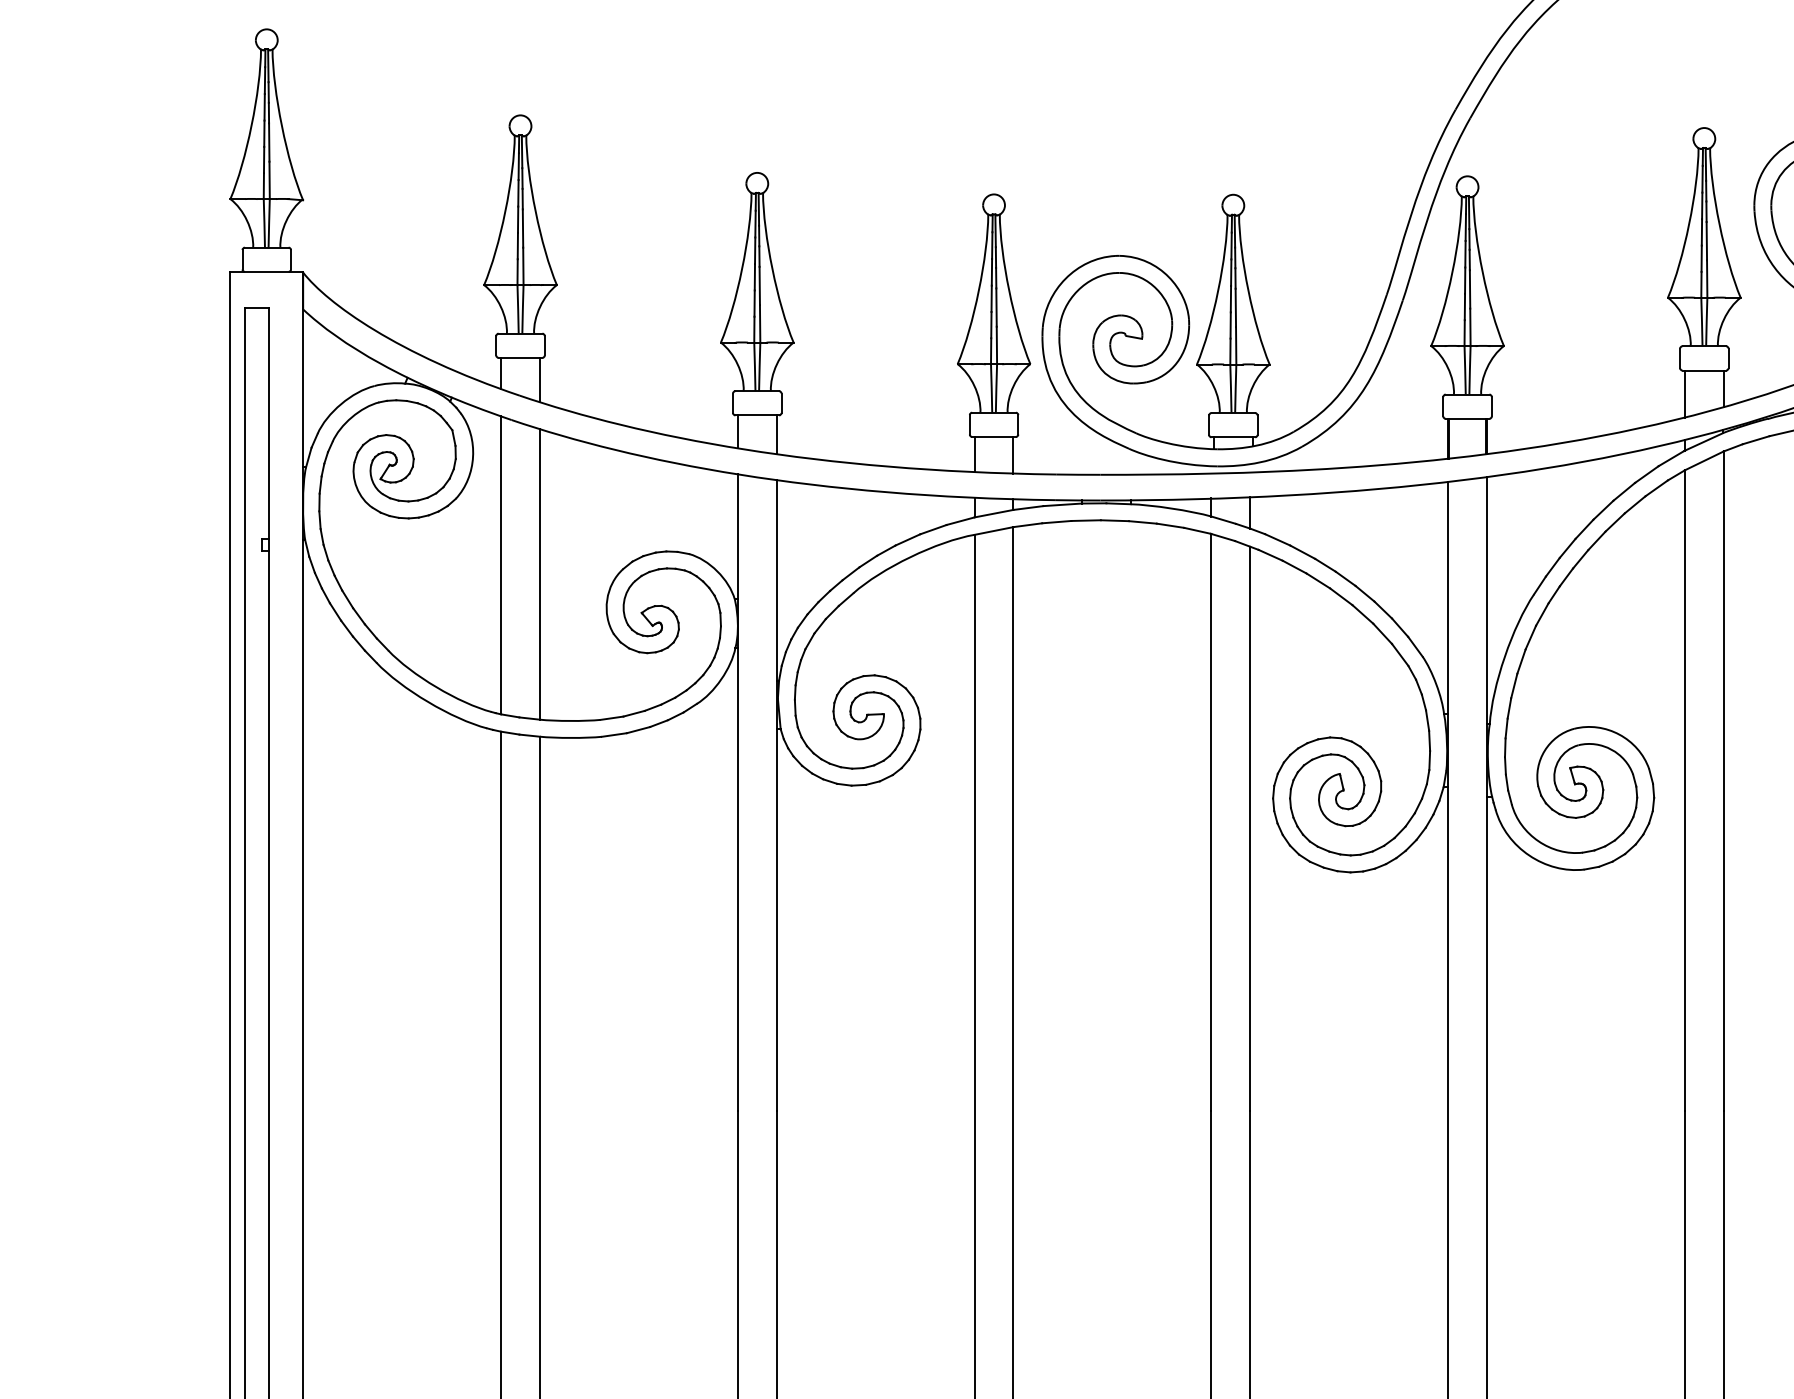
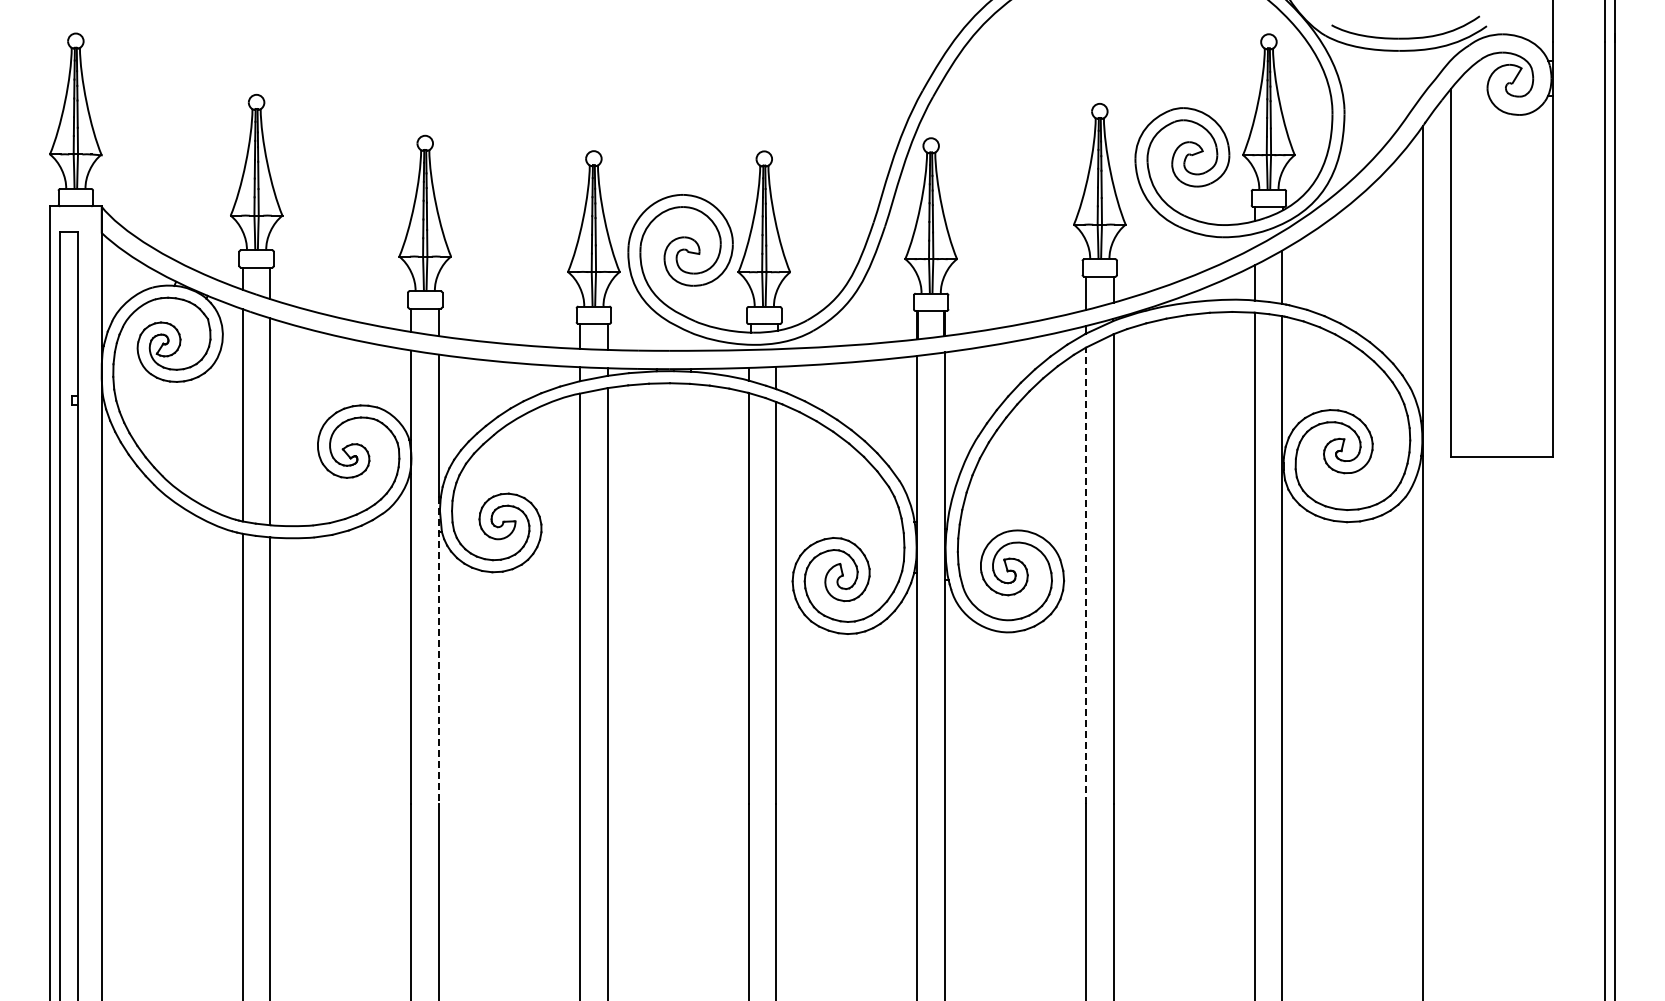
line: (1685, 790) -> (1086, 575), solid -> dashed
line: (777, 896) -> (439, 651), solid -> dashed

